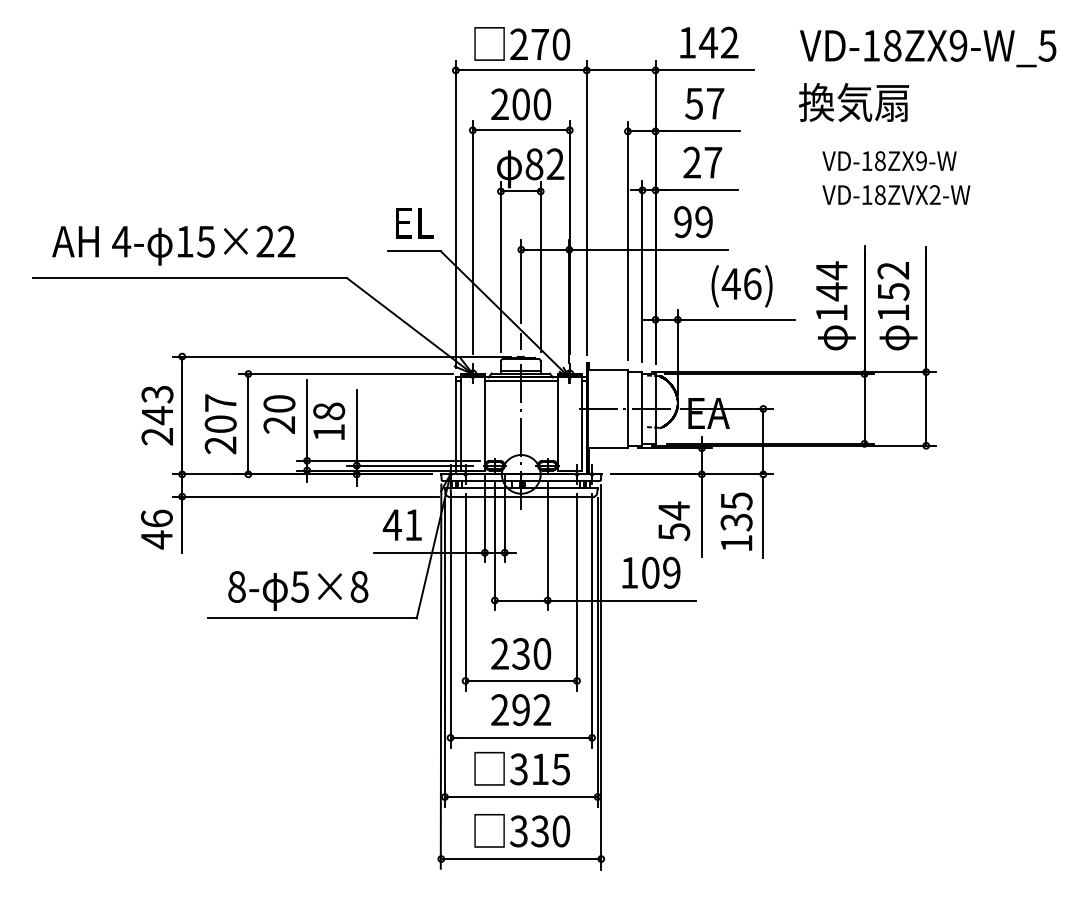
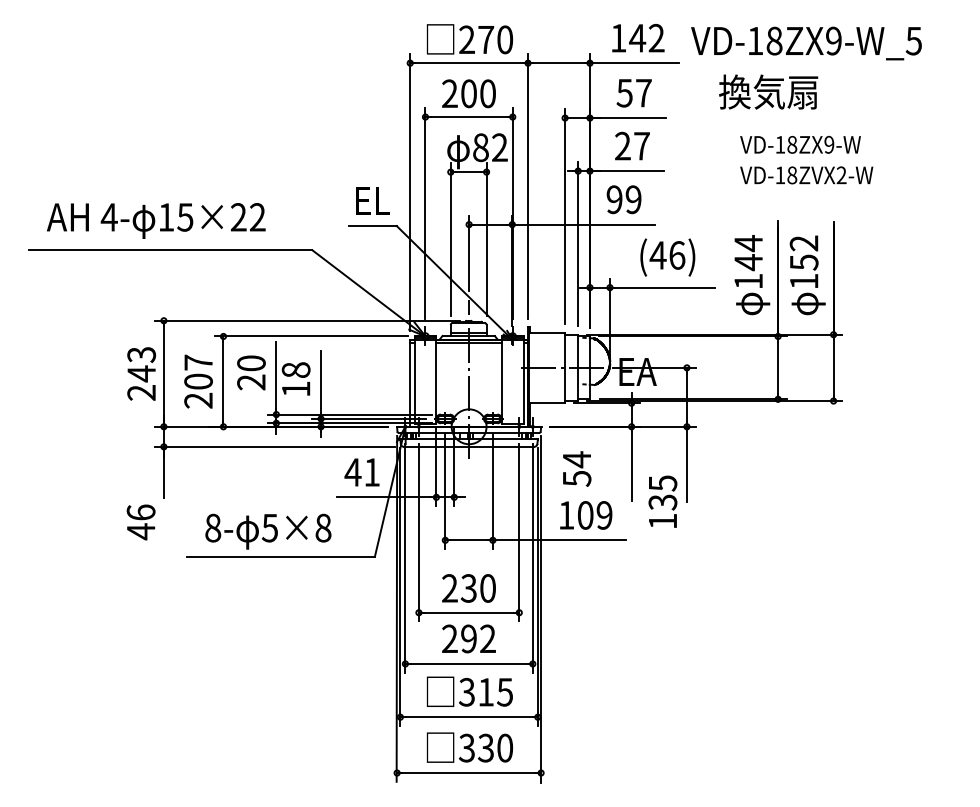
text: (928, 48) -> (806, 43), moved
text: (674, 521) -> (577, 469), moved
text: (736, 521) -> (662, 501), moved
text: (156, 529) -> (140, 522), moved

